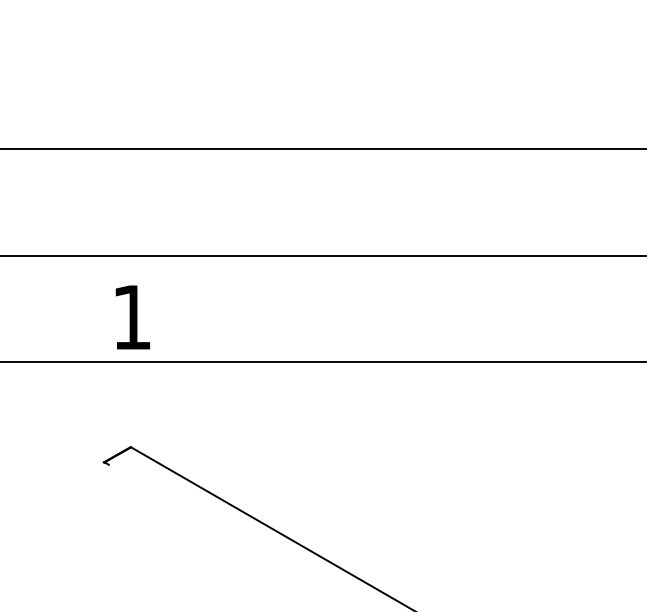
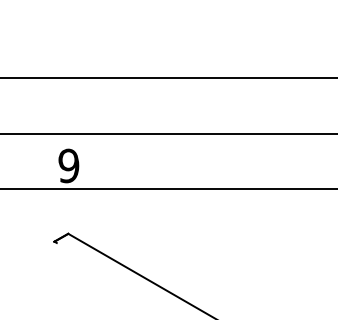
text: (131, 316) -> (68, 165), 1 -> 9

